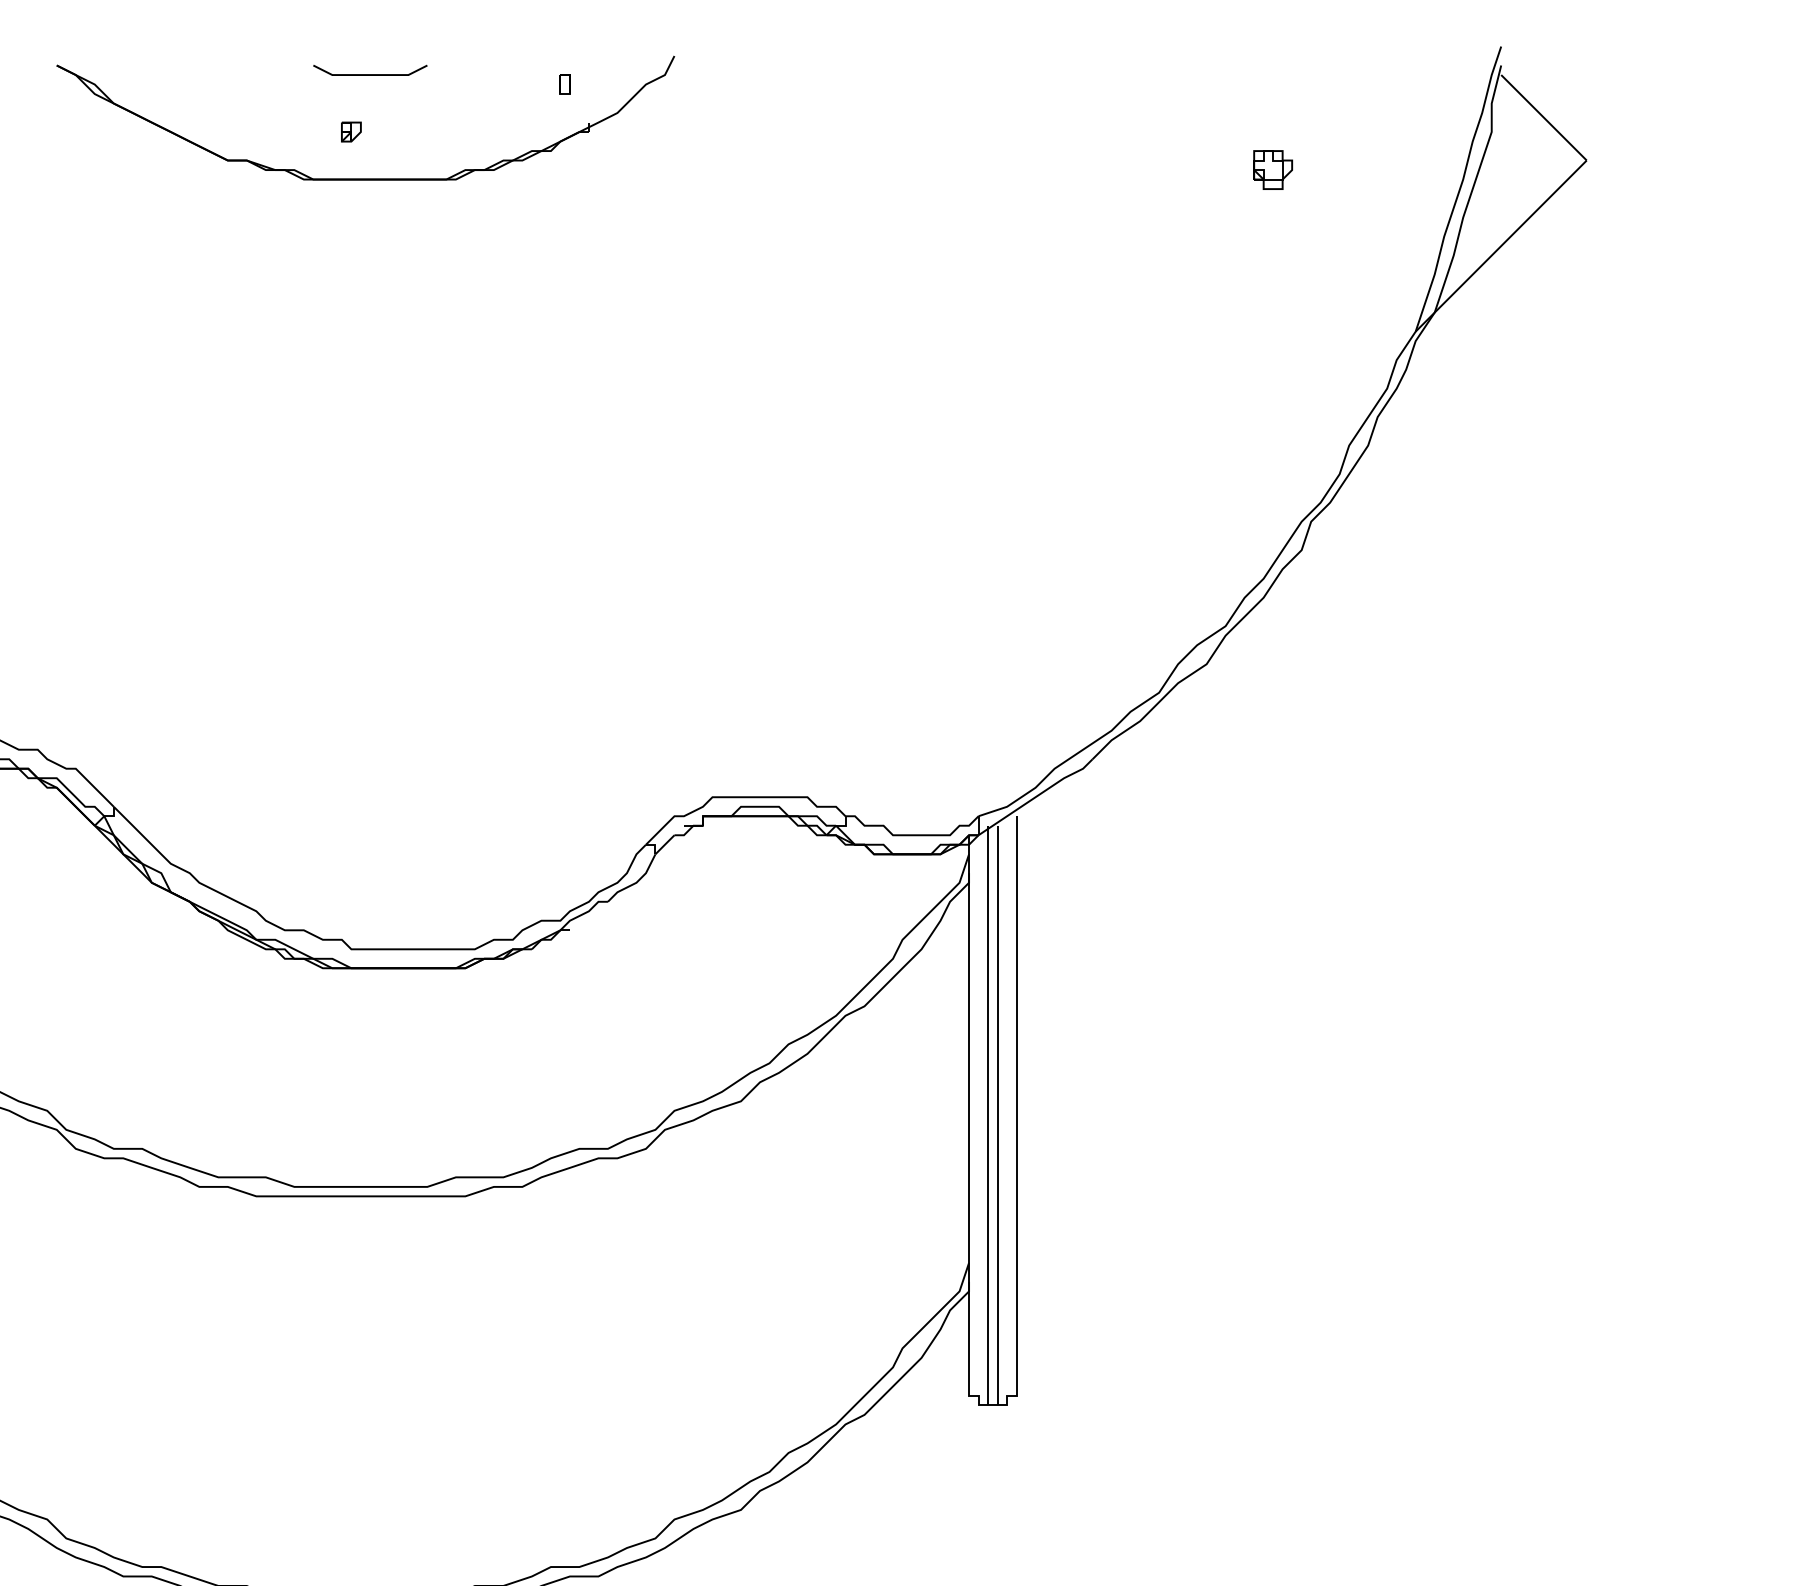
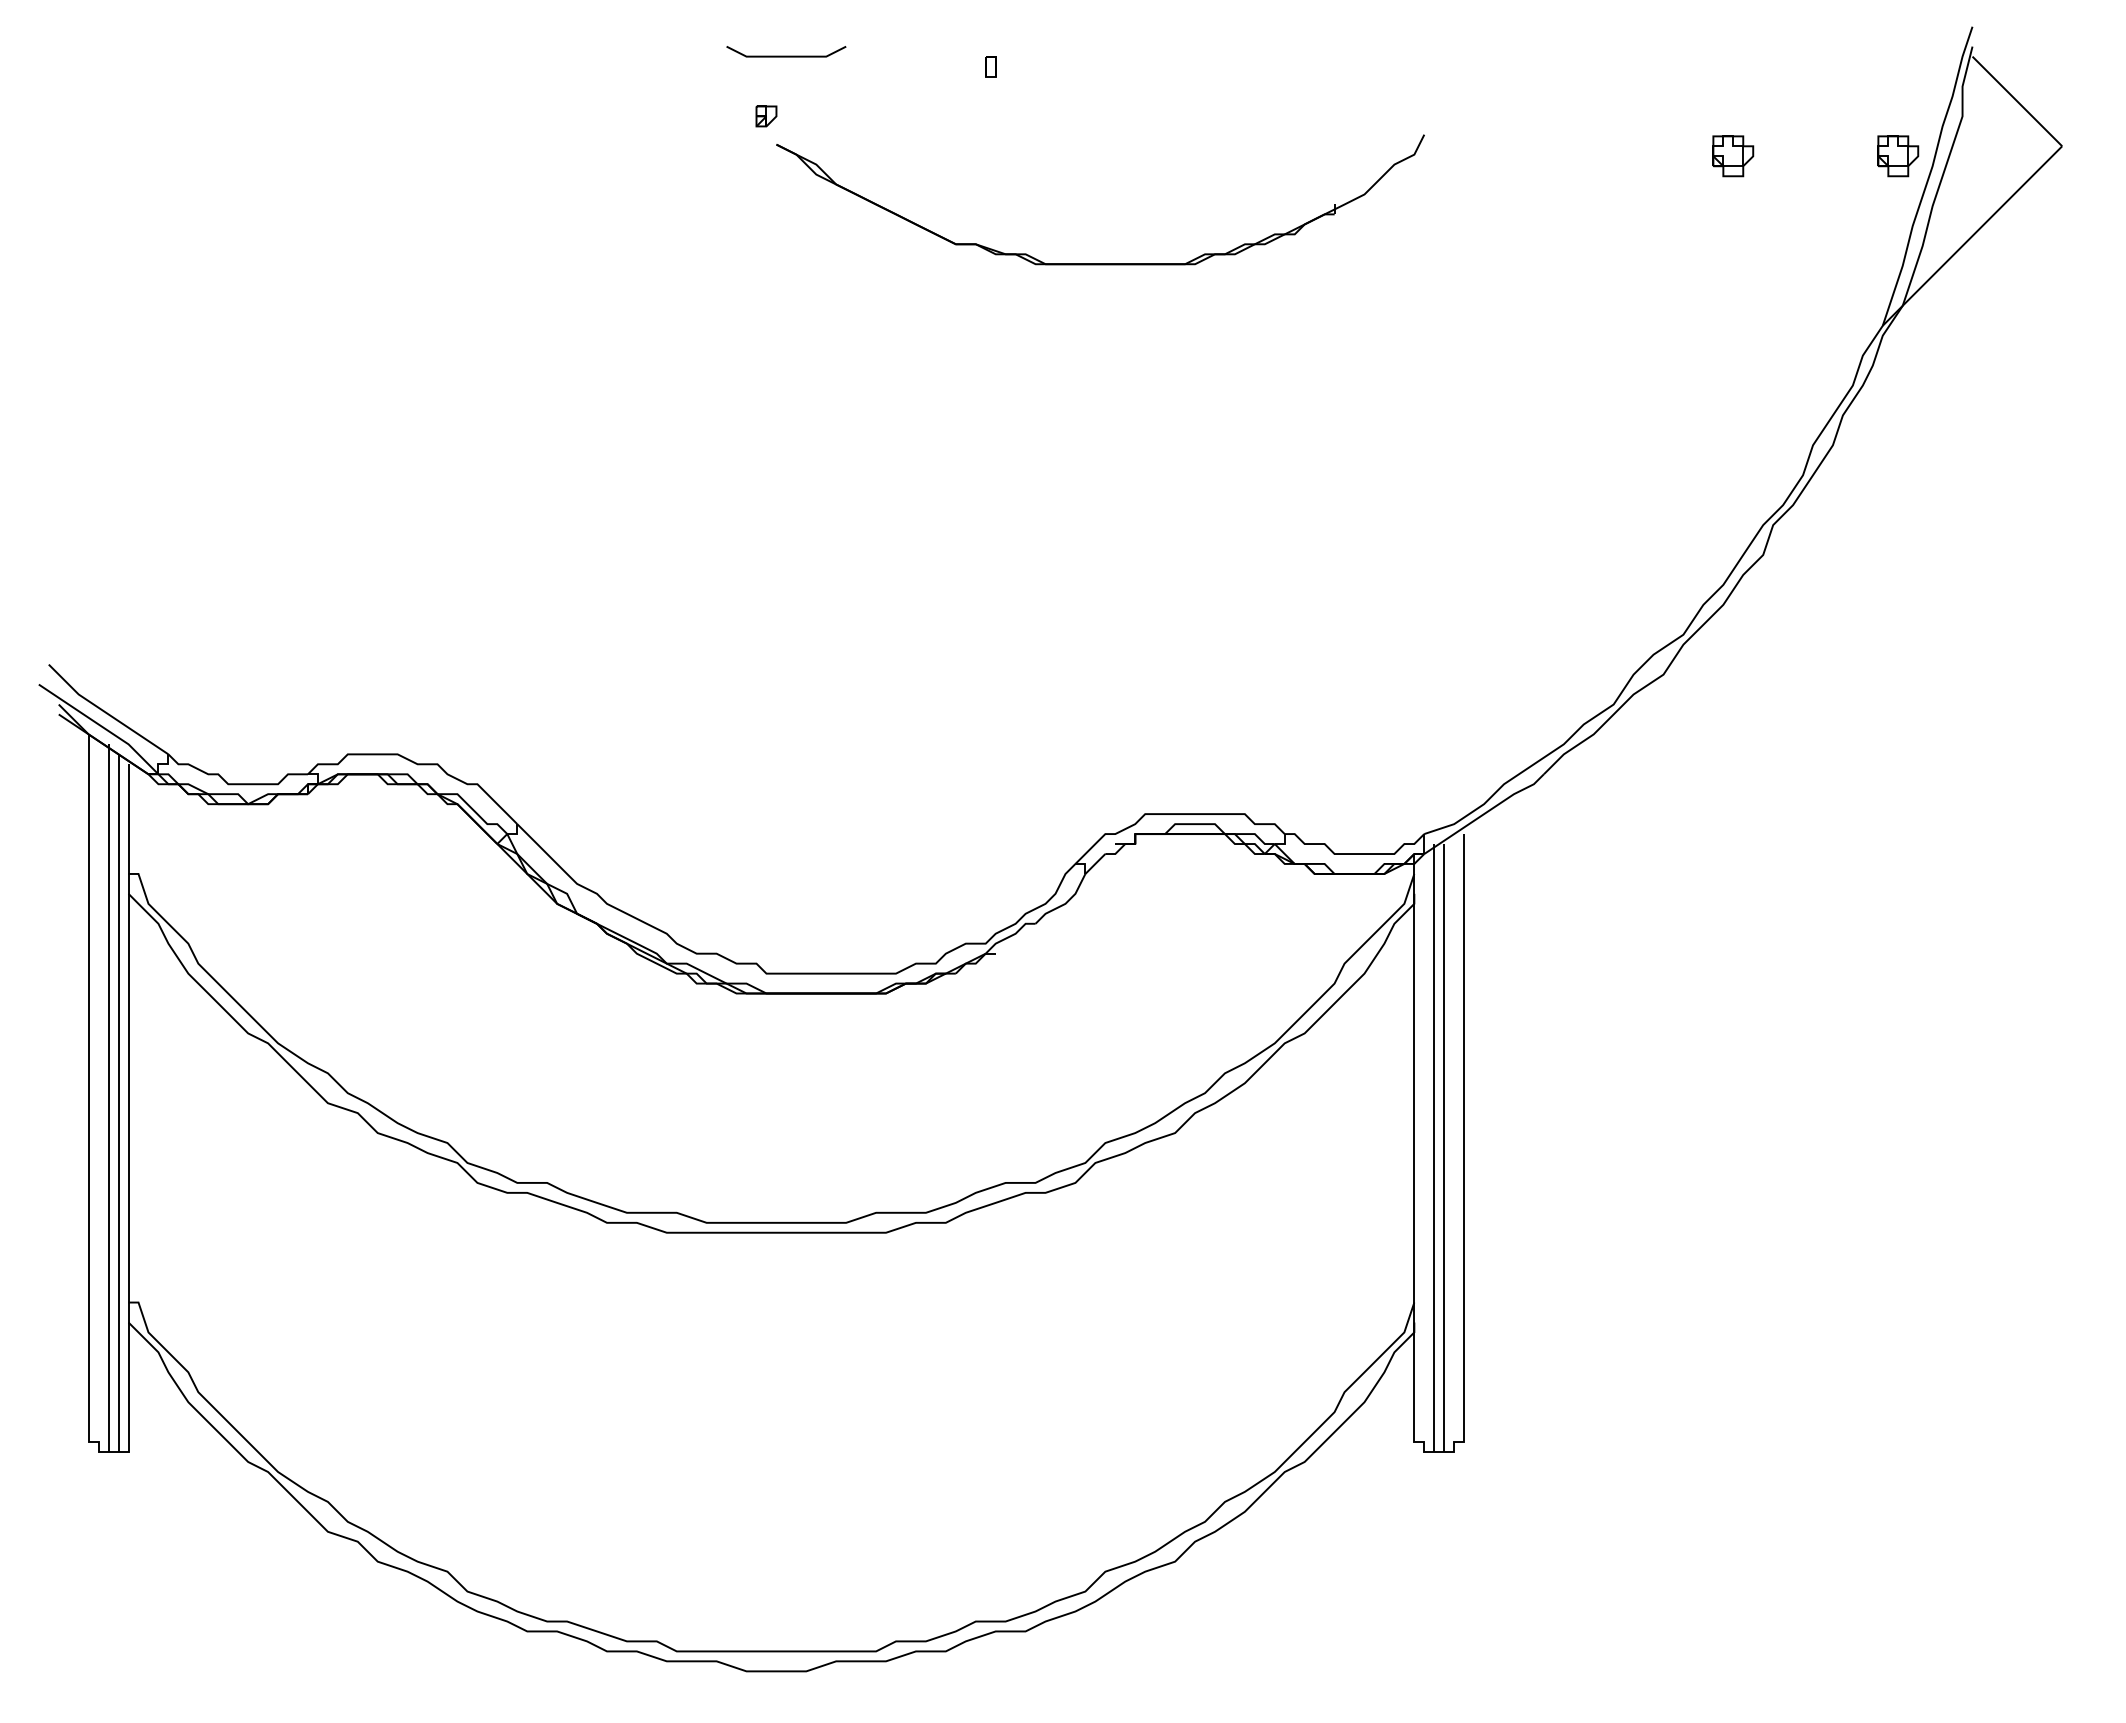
part: (1430, 170) -> (1898, 156), added
part: (365, 178) -> (1100, 263), moved

